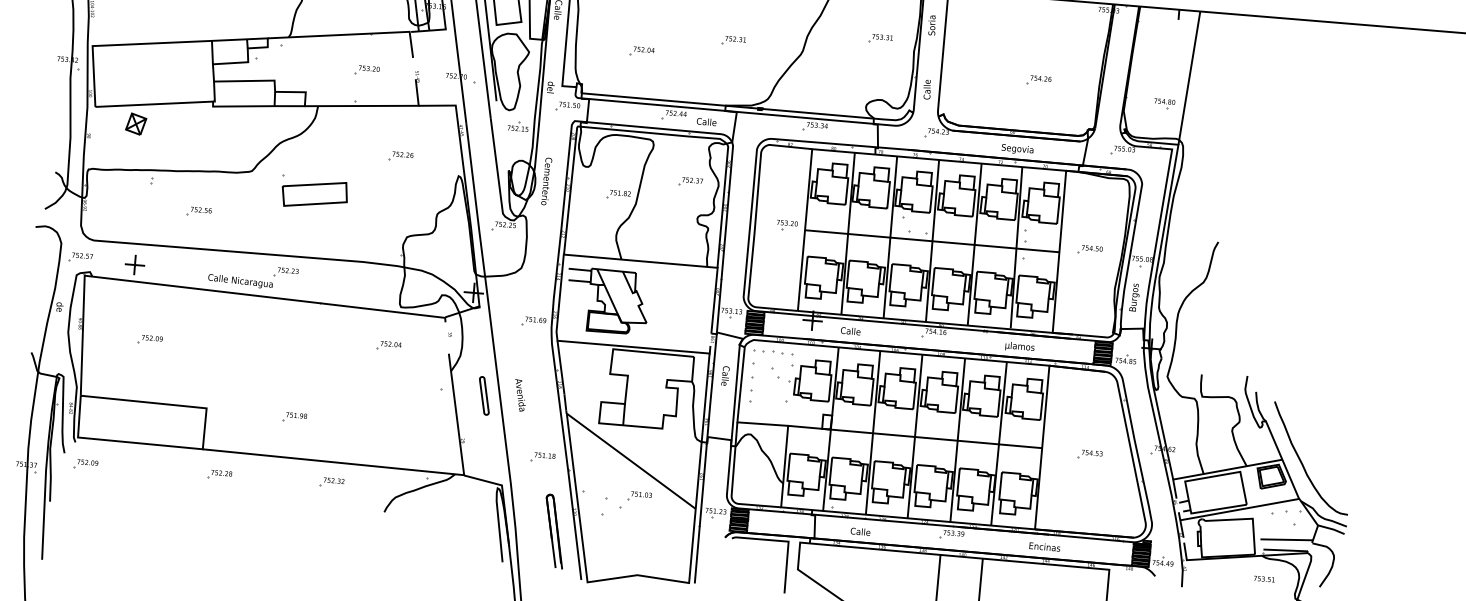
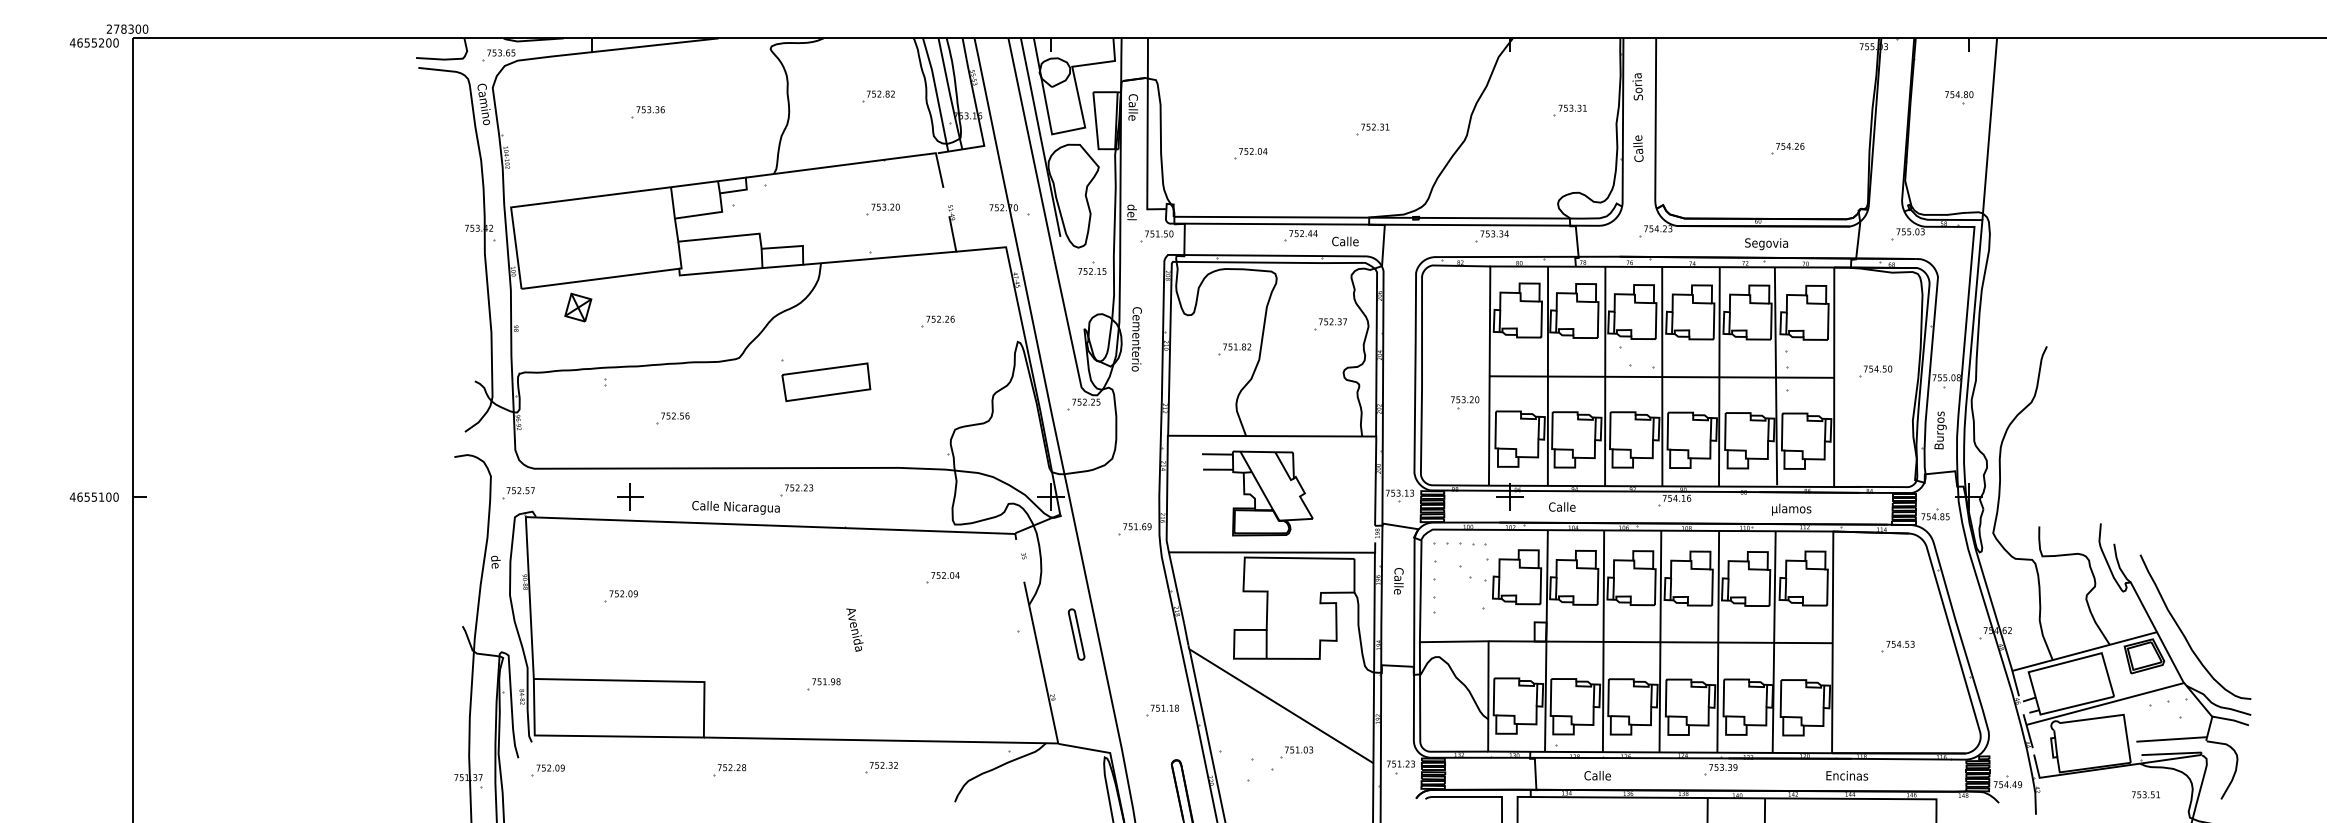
text: (927, 89) -> (1638, 148), moved
part: (1164, 103) -> (1959, 97), moved
part: (787, 225) -> (1465, 402), moved
part: (135, 264) -> (630, 496), moved
part: (607, 301) -> (1257, 493), moved
text: (520, 395) -> (854, 629), moved

